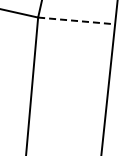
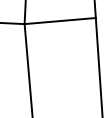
line: (76, 20) -> (60, 20), dashed -> solid

